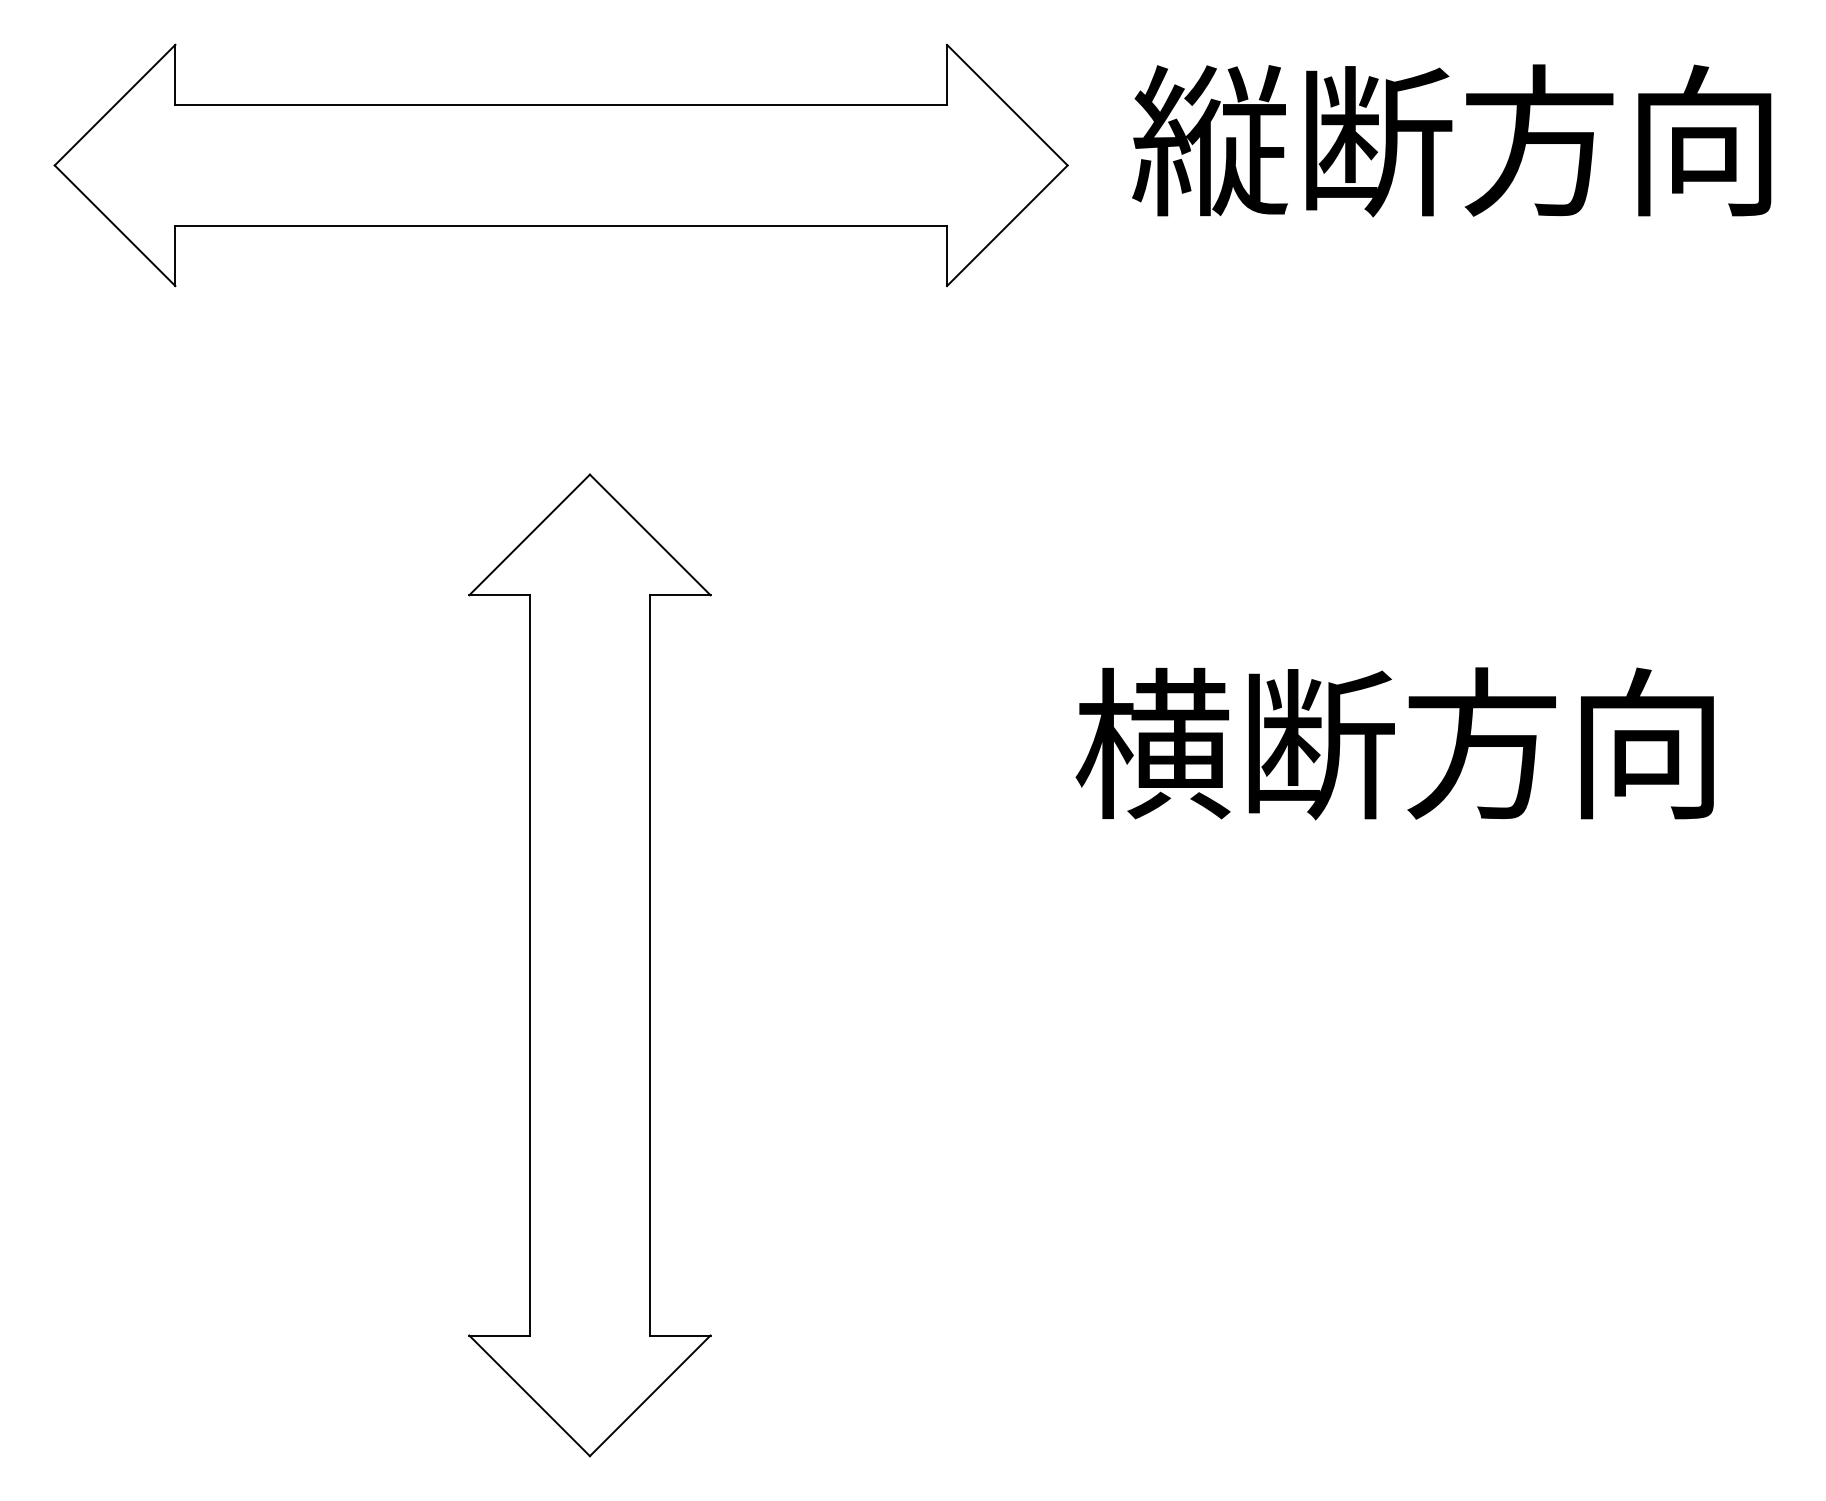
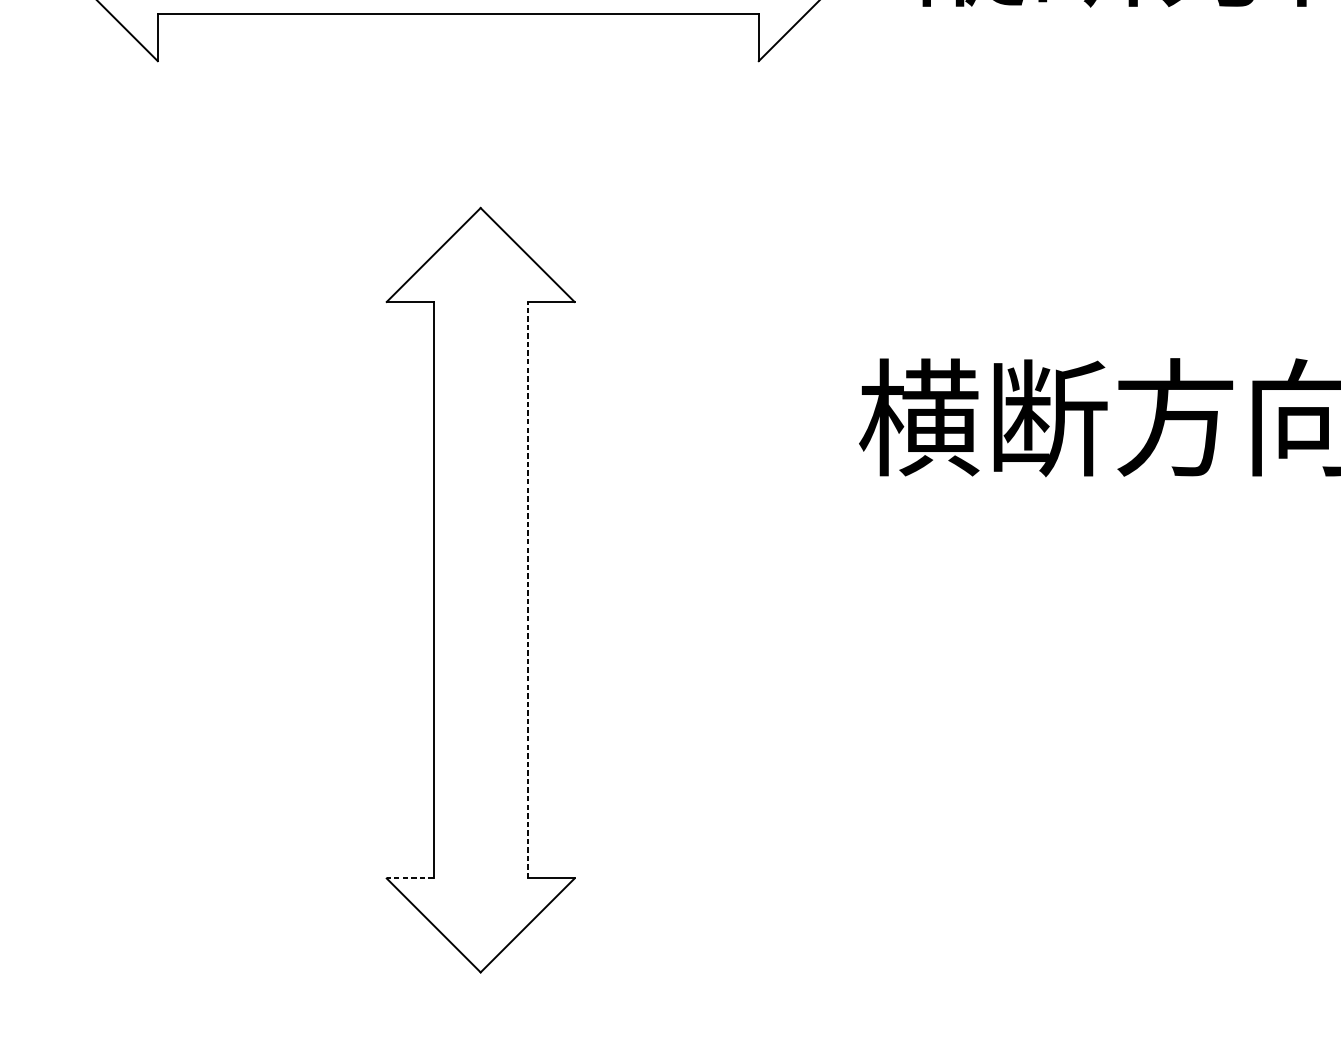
line: (650, 964) -> (527, 589), solid -> dashed
line: (498, 1335) -> (409, 878), solid -> dashed

